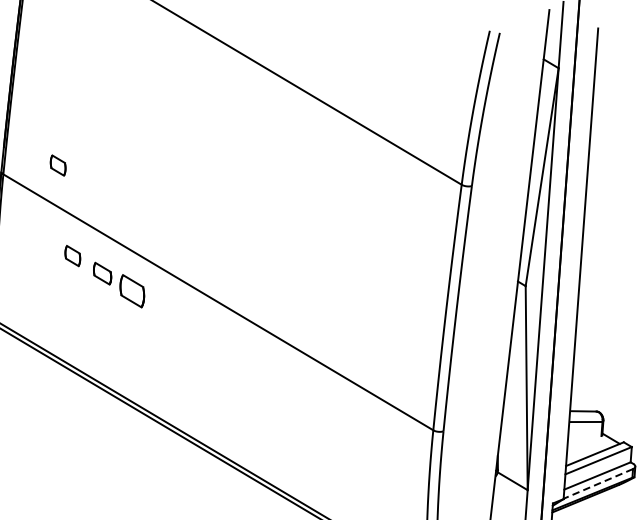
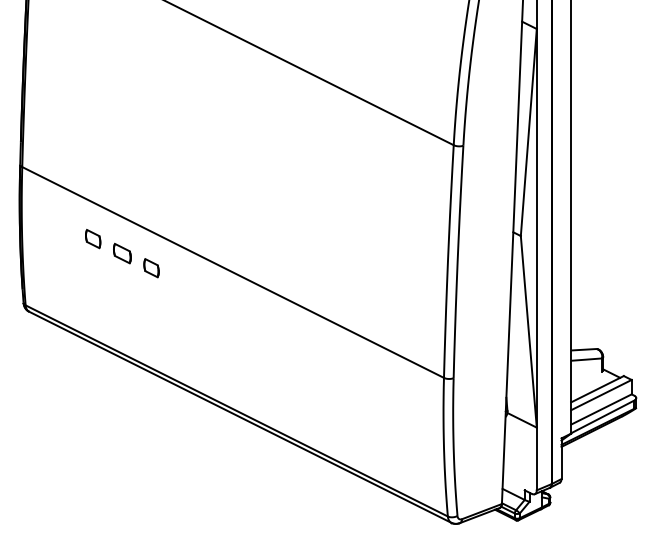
part: (58, 166) -> (73, 155), removed
part: (132, 291) -> (151, 268), size x0.62
line: (598, 483) -> (602, 416), dashed -> solid

